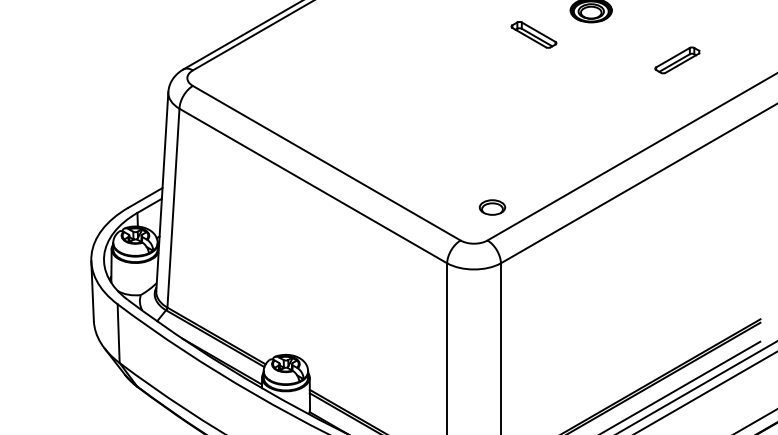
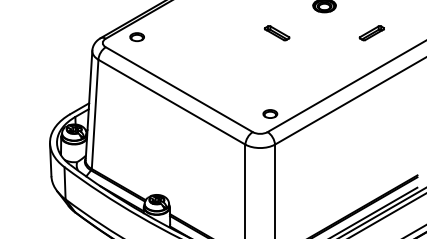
part: (532, 35) -> (276, 33), moved
part: (248, 68) -> (136, 37), added

